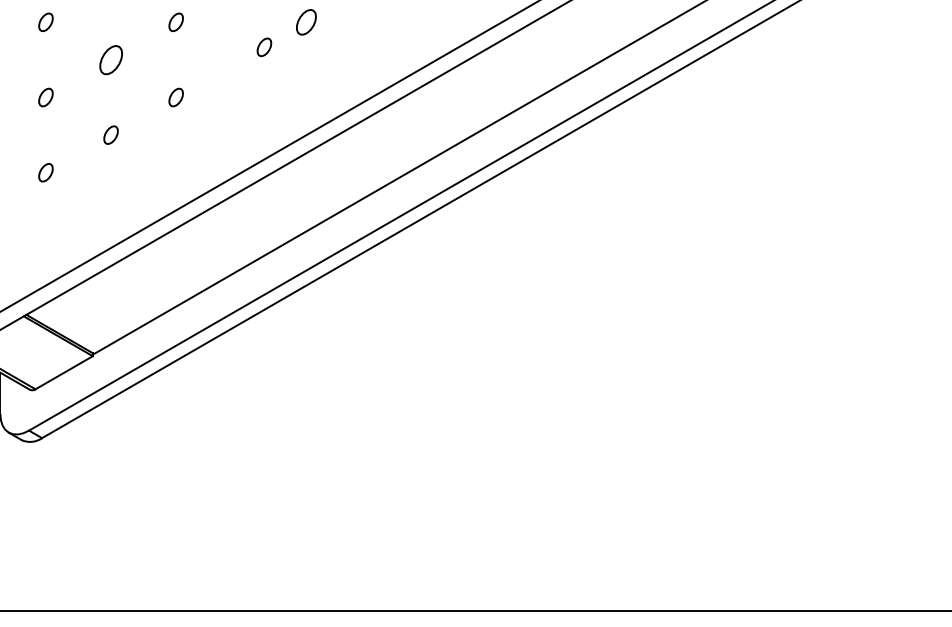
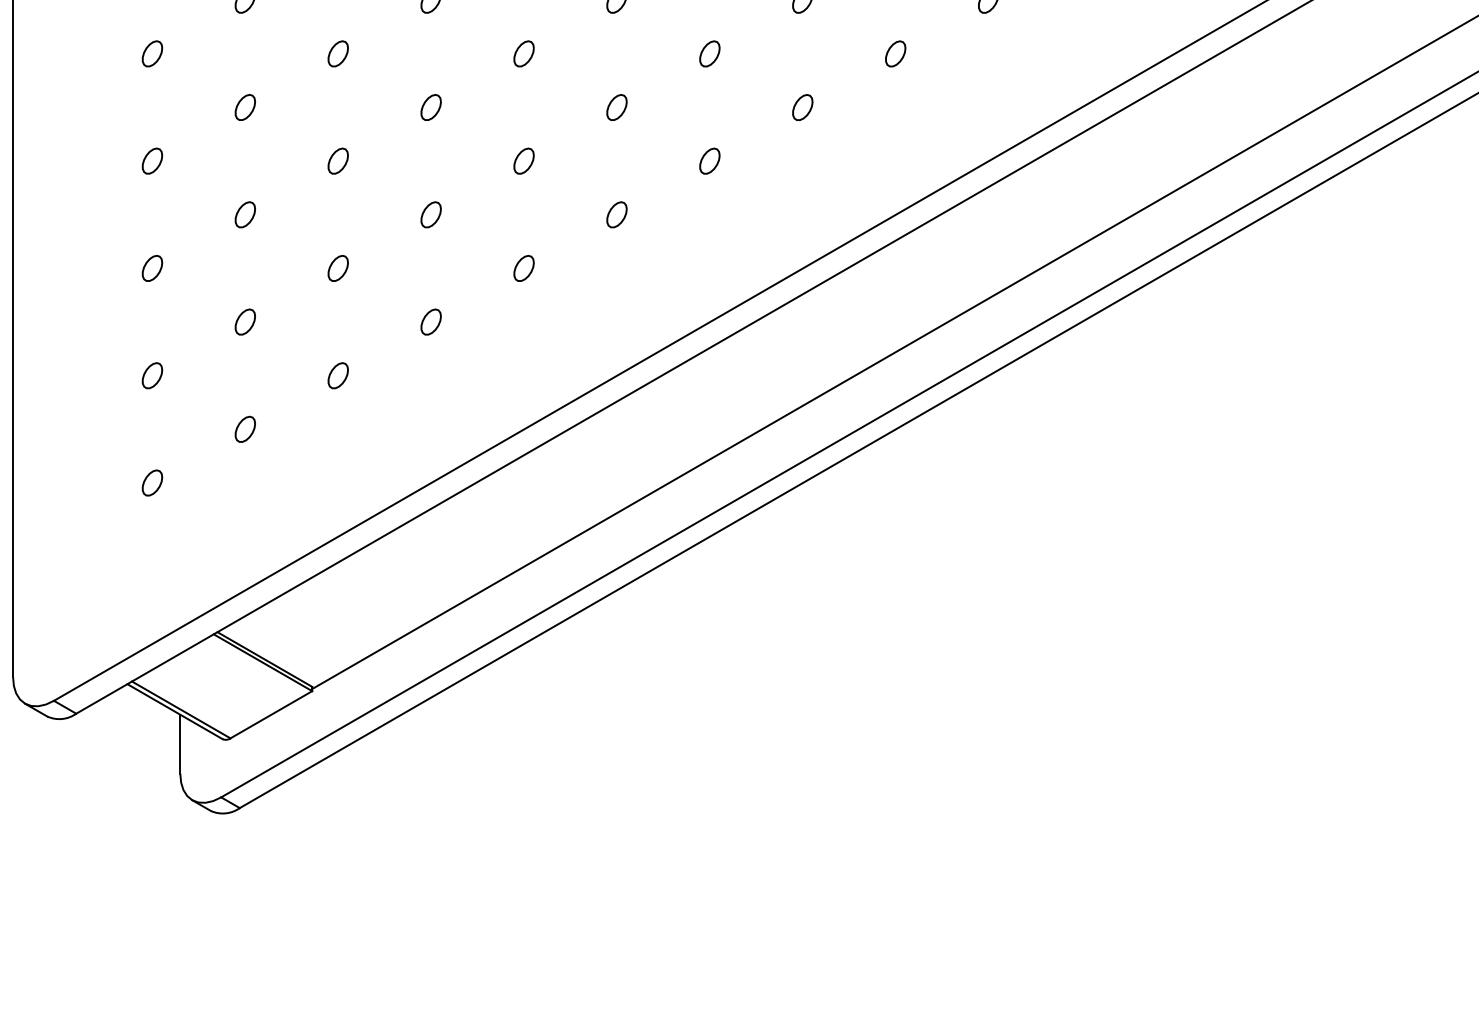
part: (306, 22) -> (616, 214), size x0.71
part: (264, 46) -> (523, 267), moved
part: (110, 59) -> (337, 267), size x0.62

